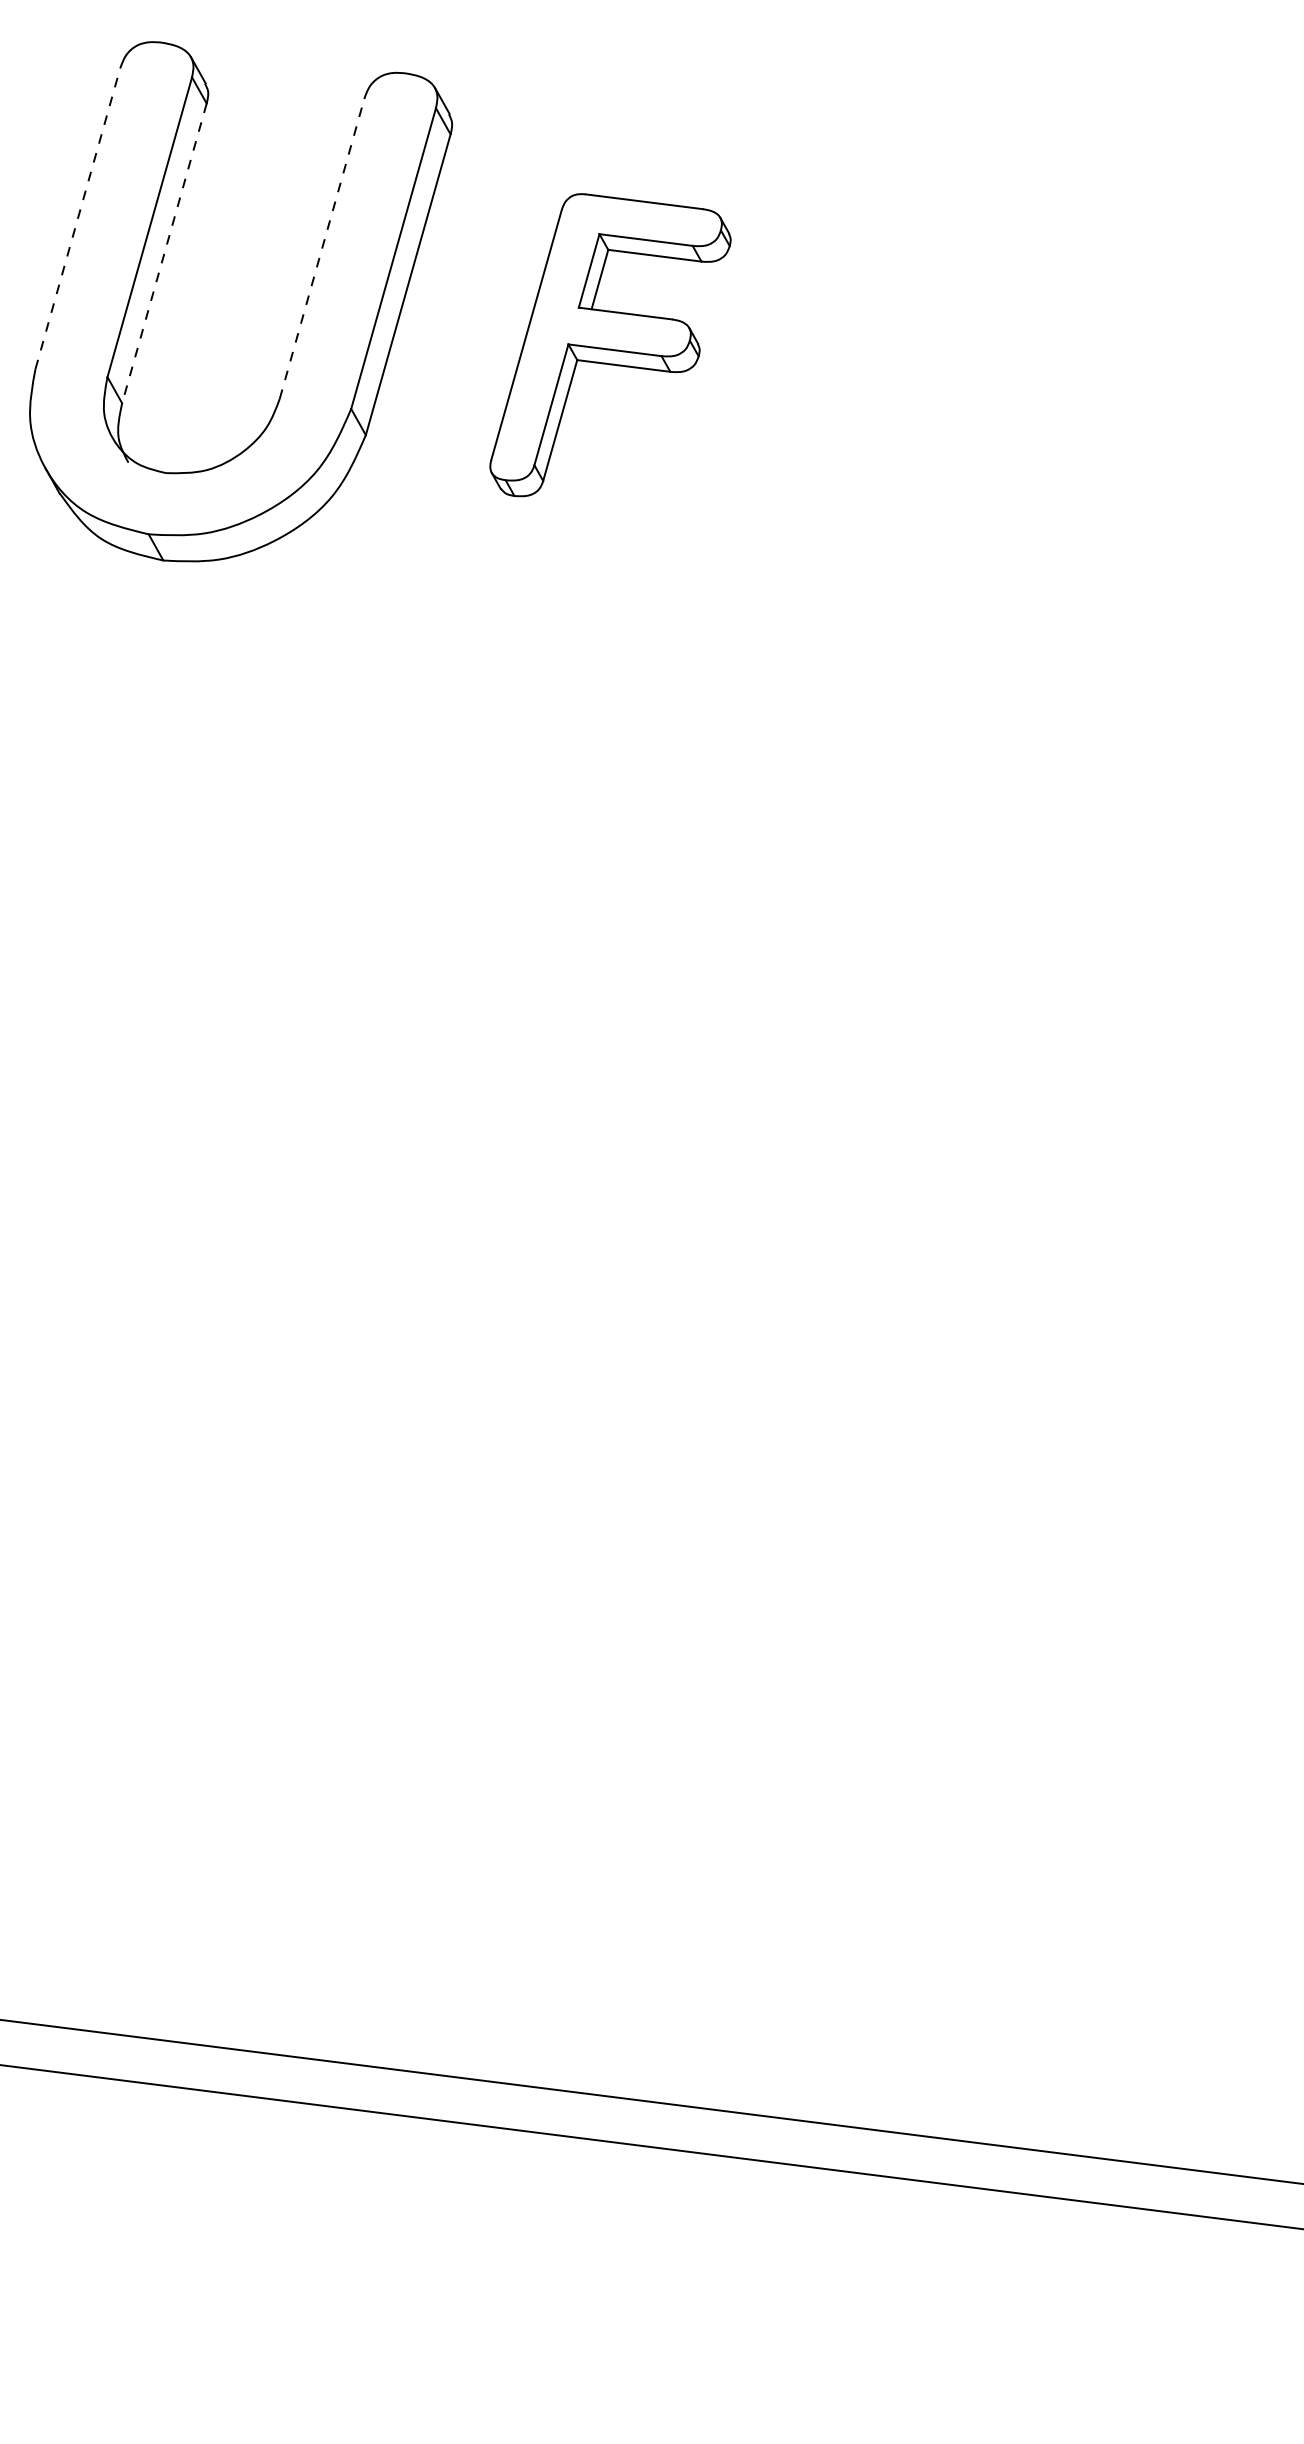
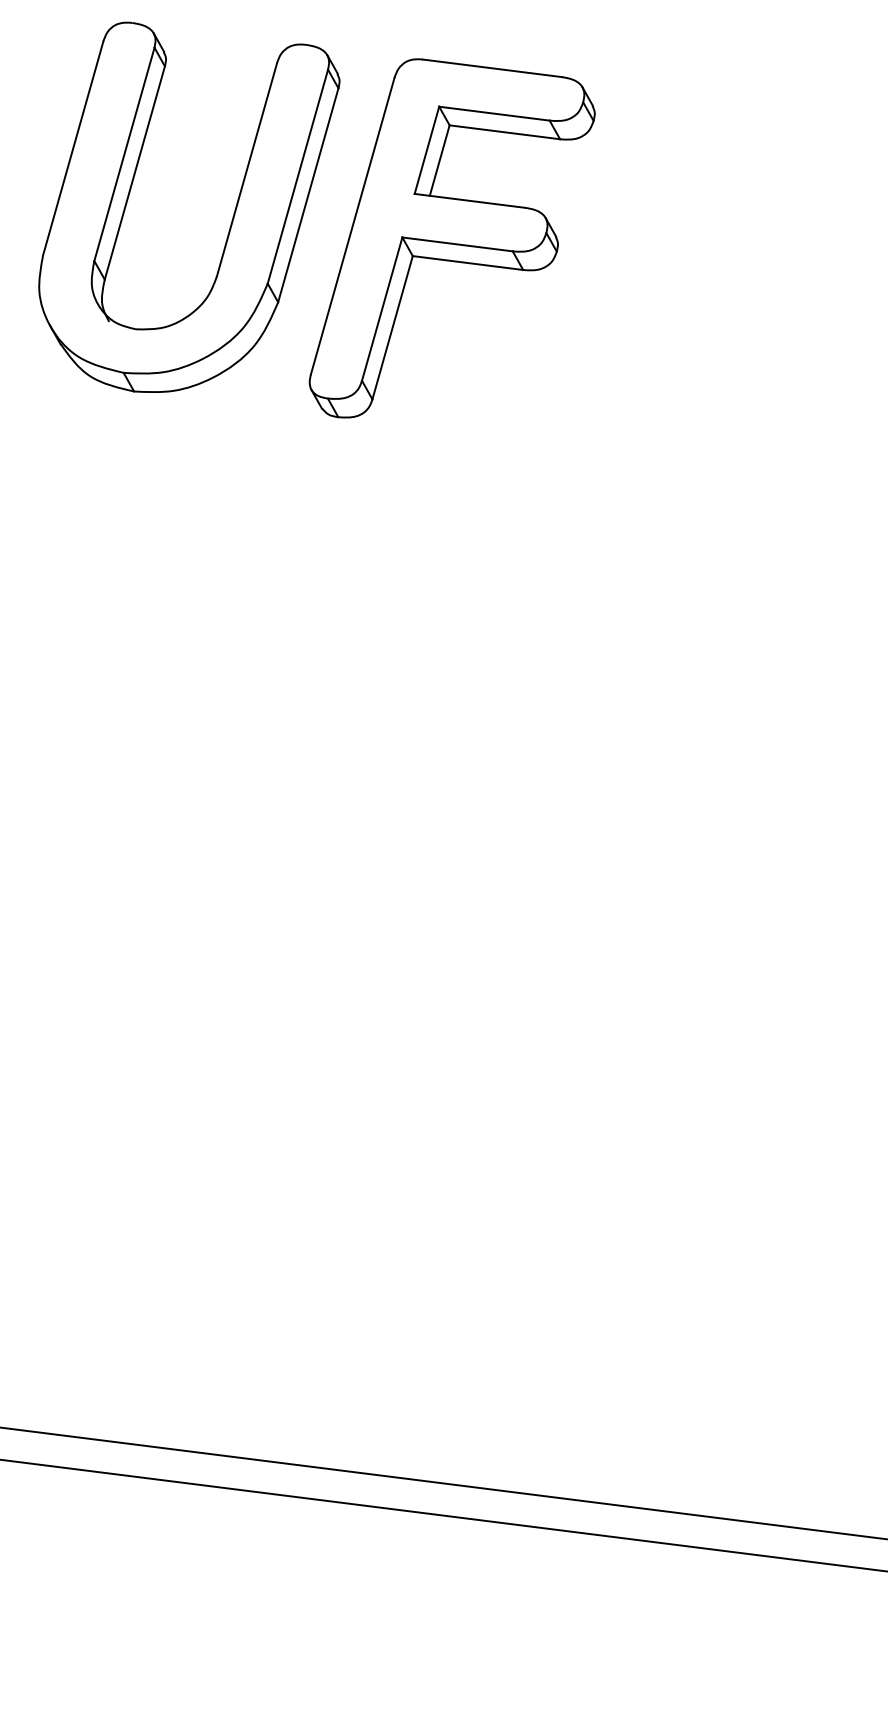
line: (77, 218) -> (73, 148), dashed -> solid
line: (322, 249) -> (247, 170), dashed -> solid
line: (164, 253) -> (134, 173), dashed -> solid
part: (610, 344) -> (452, 237), size x1.67

